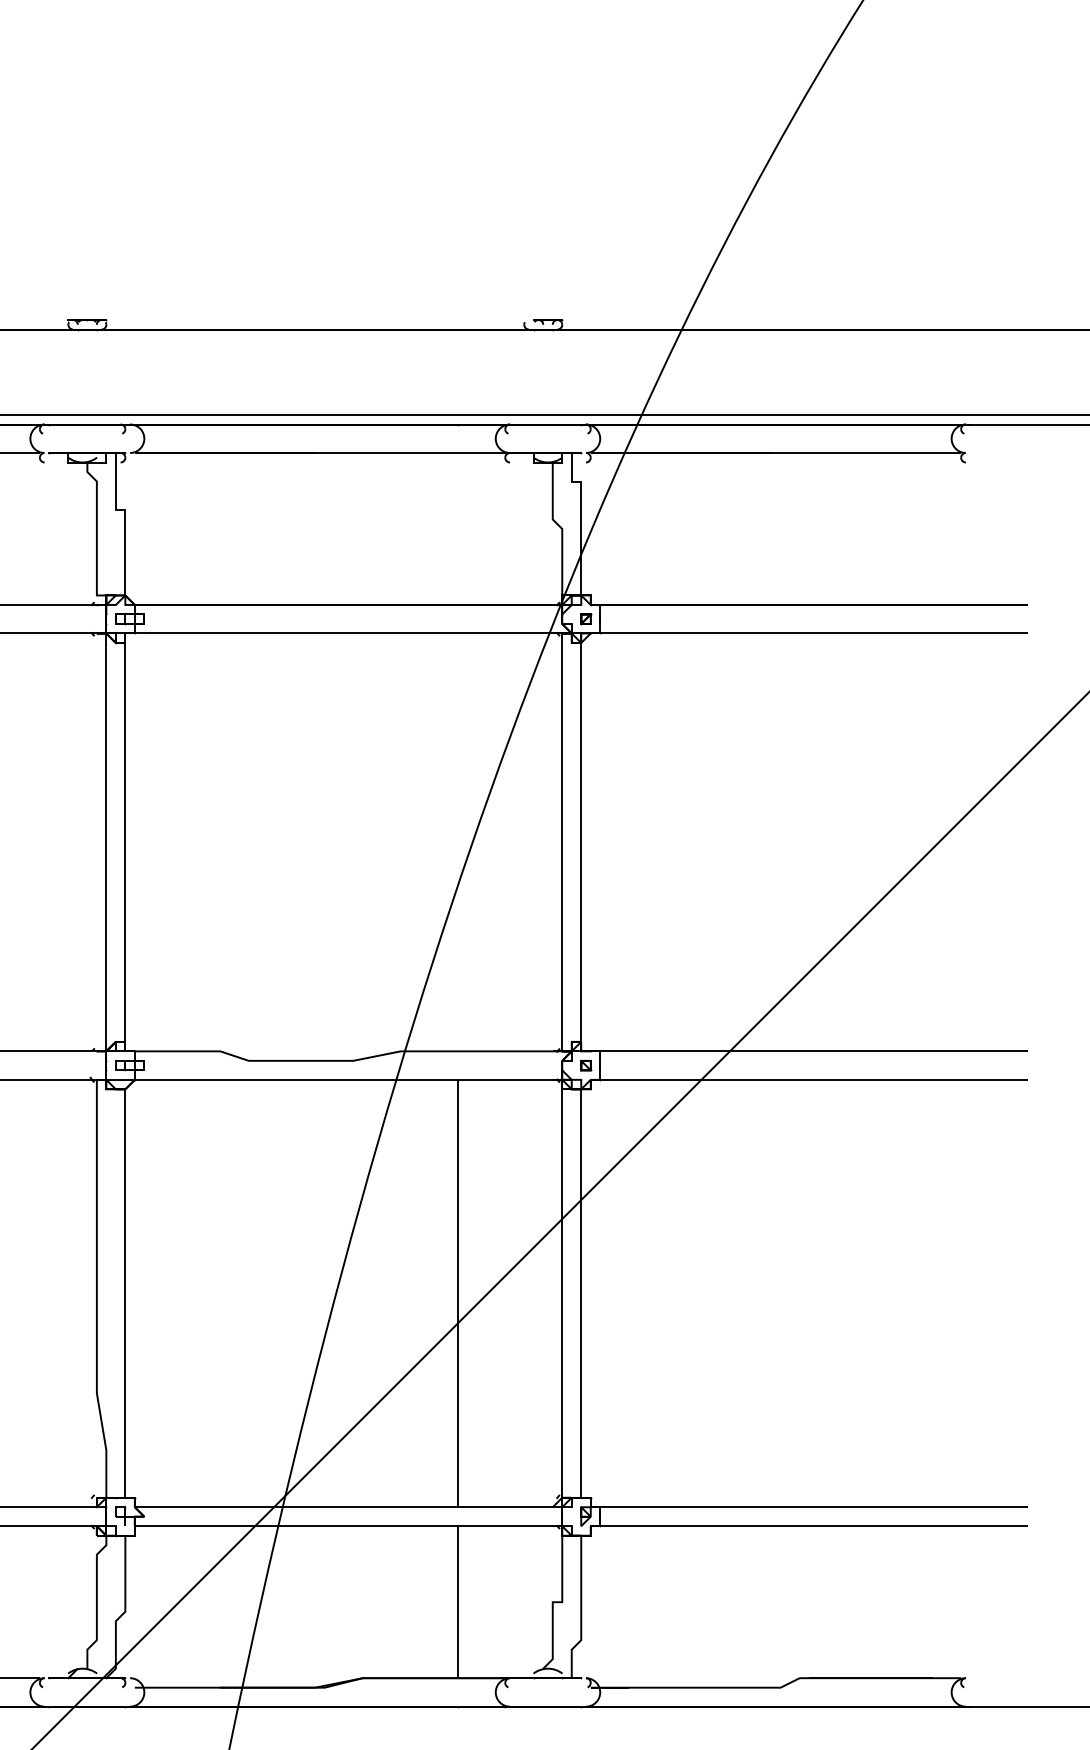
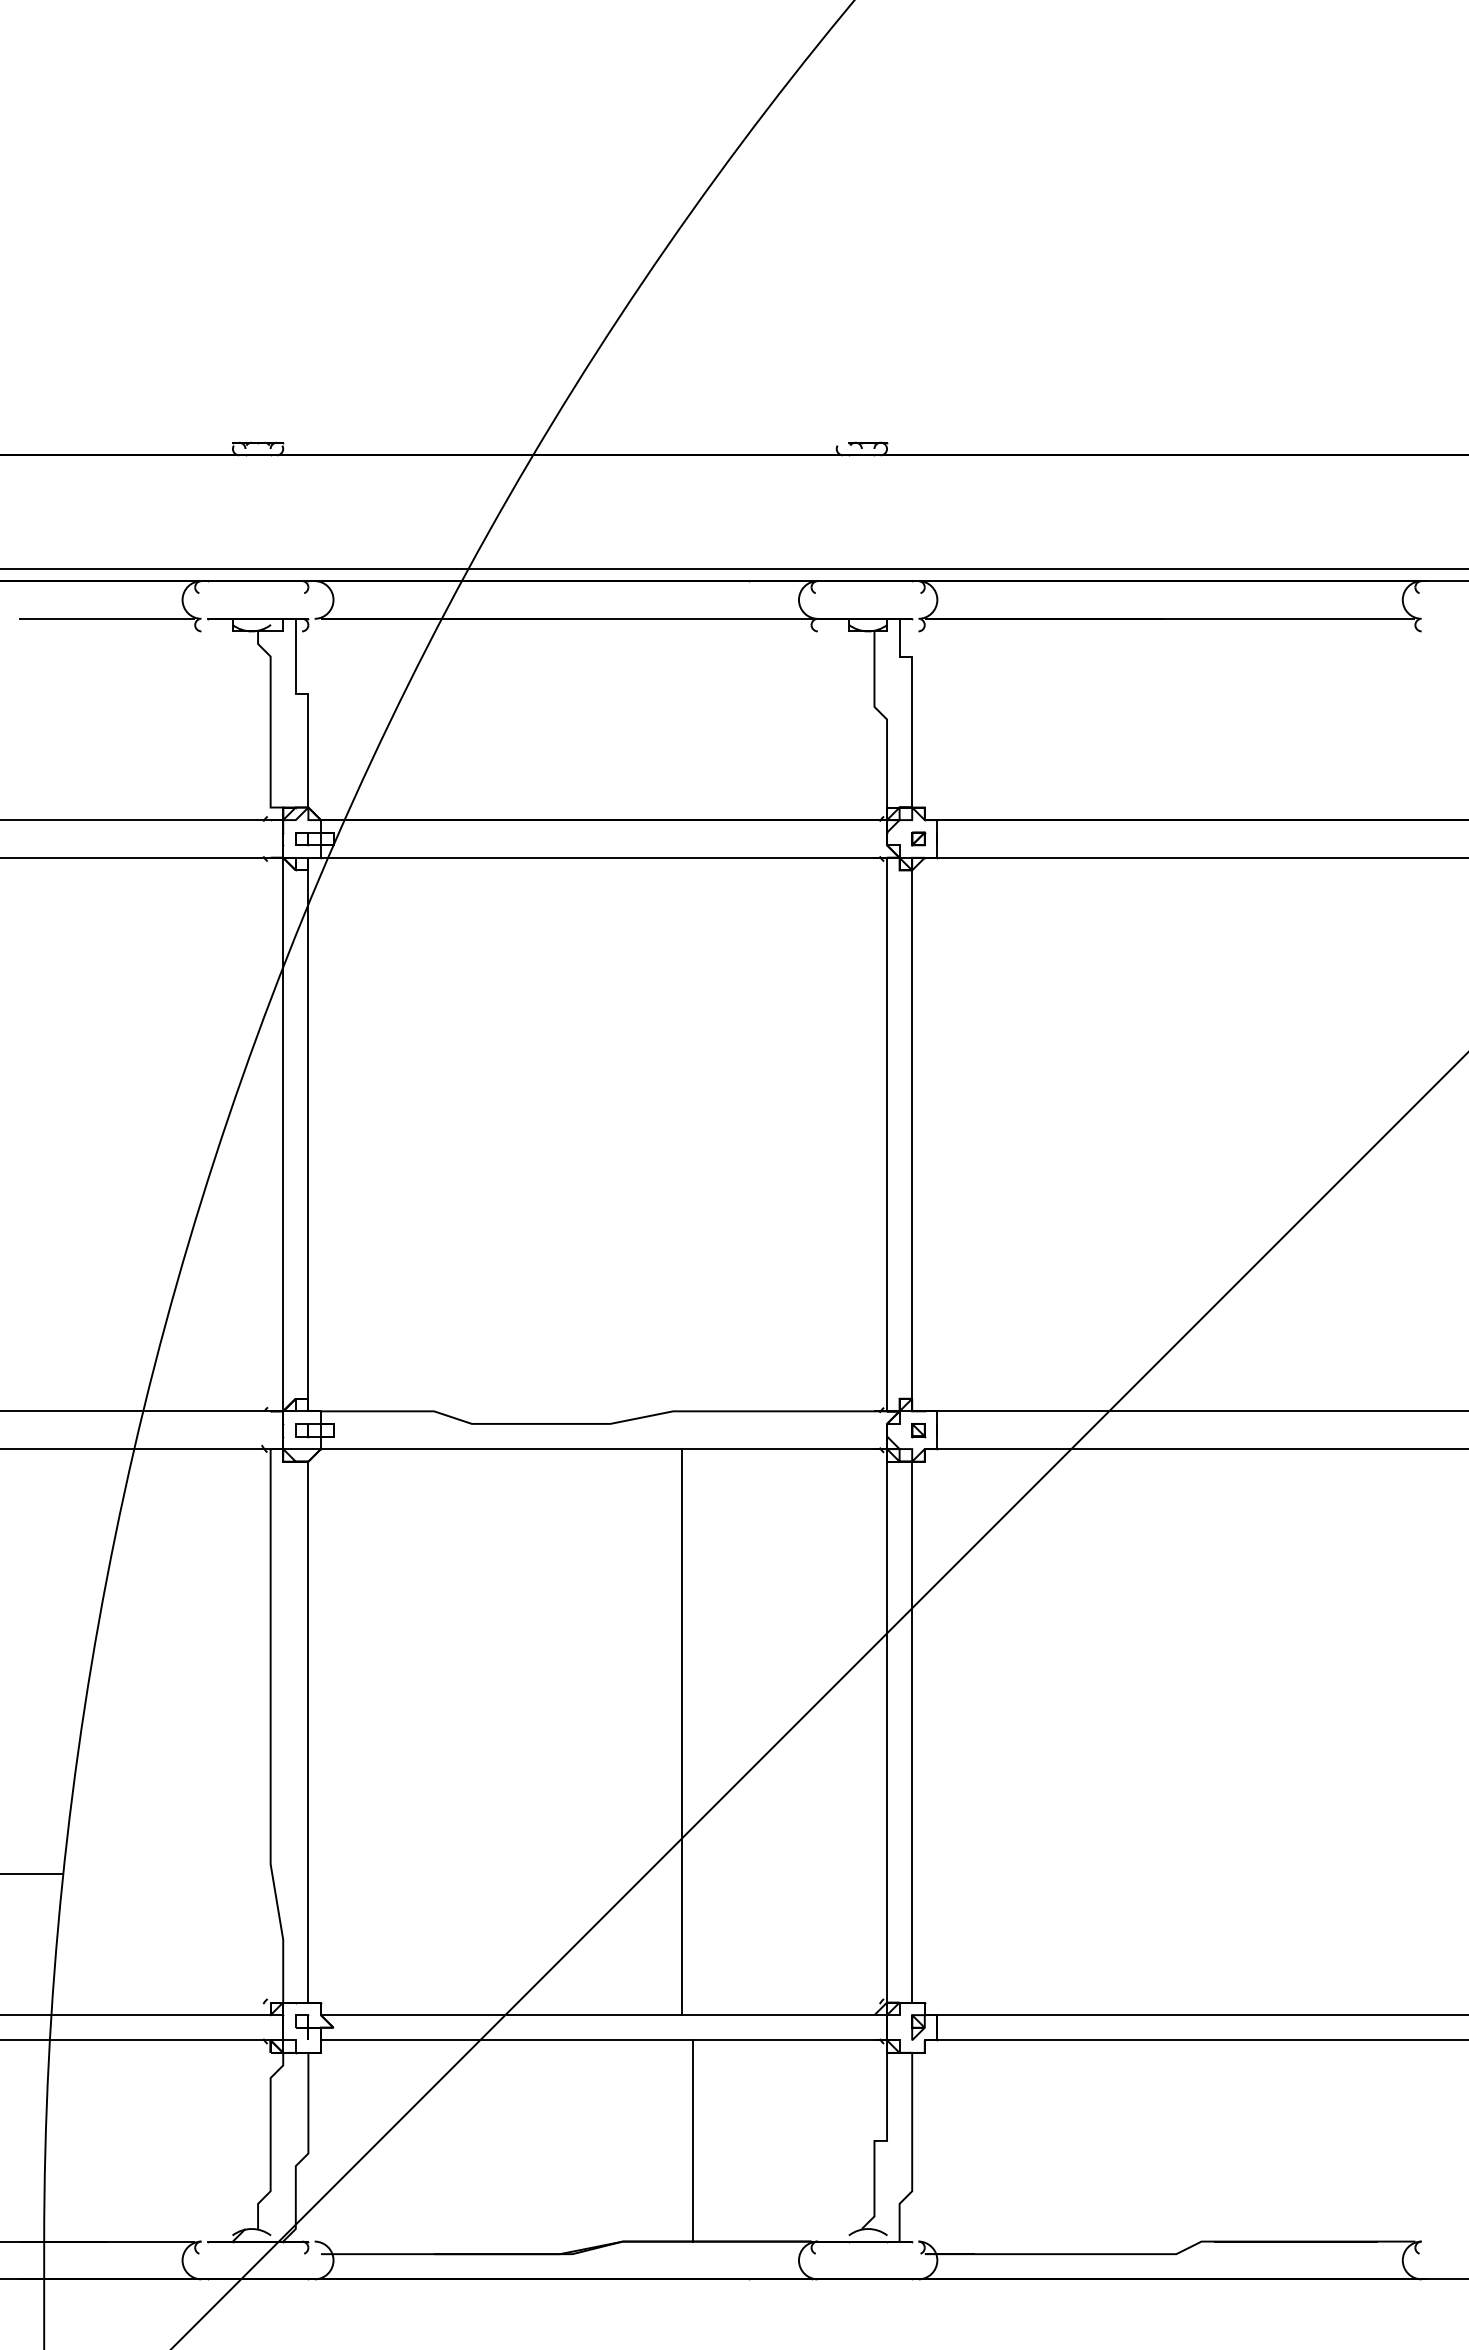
line: (457, 1293) -> (681, 1732), moved
line: (457, 1601) -> (692, 2140), moved

